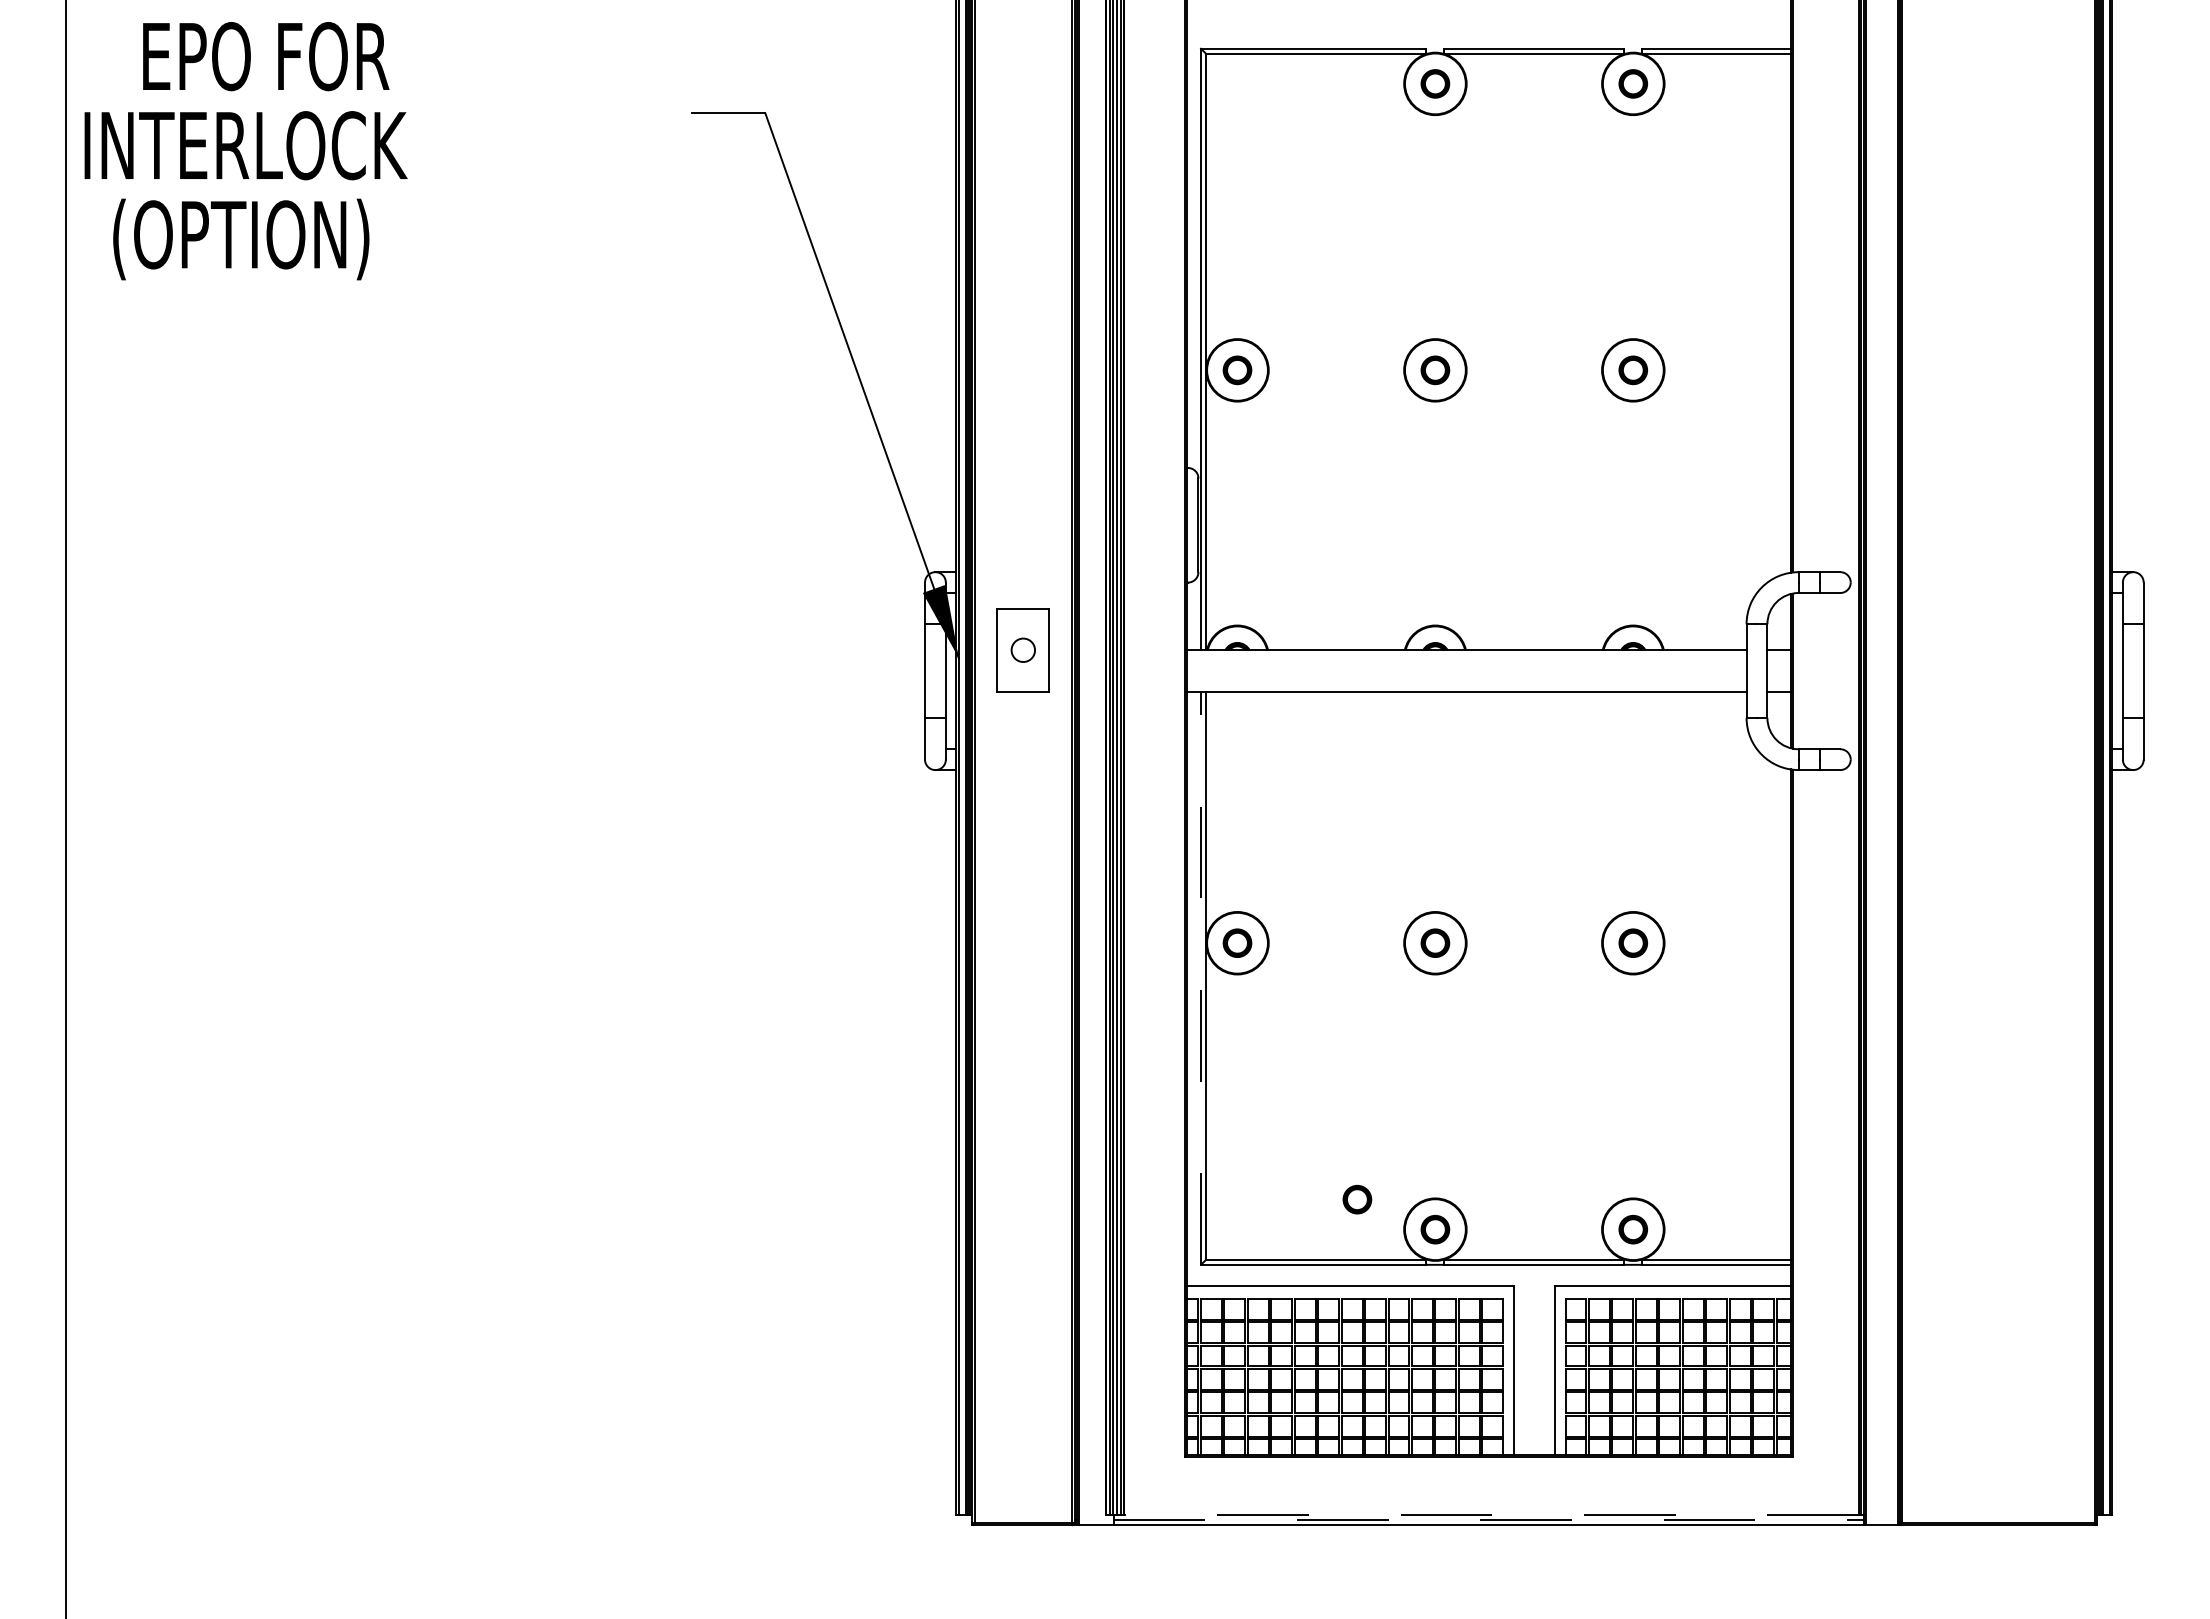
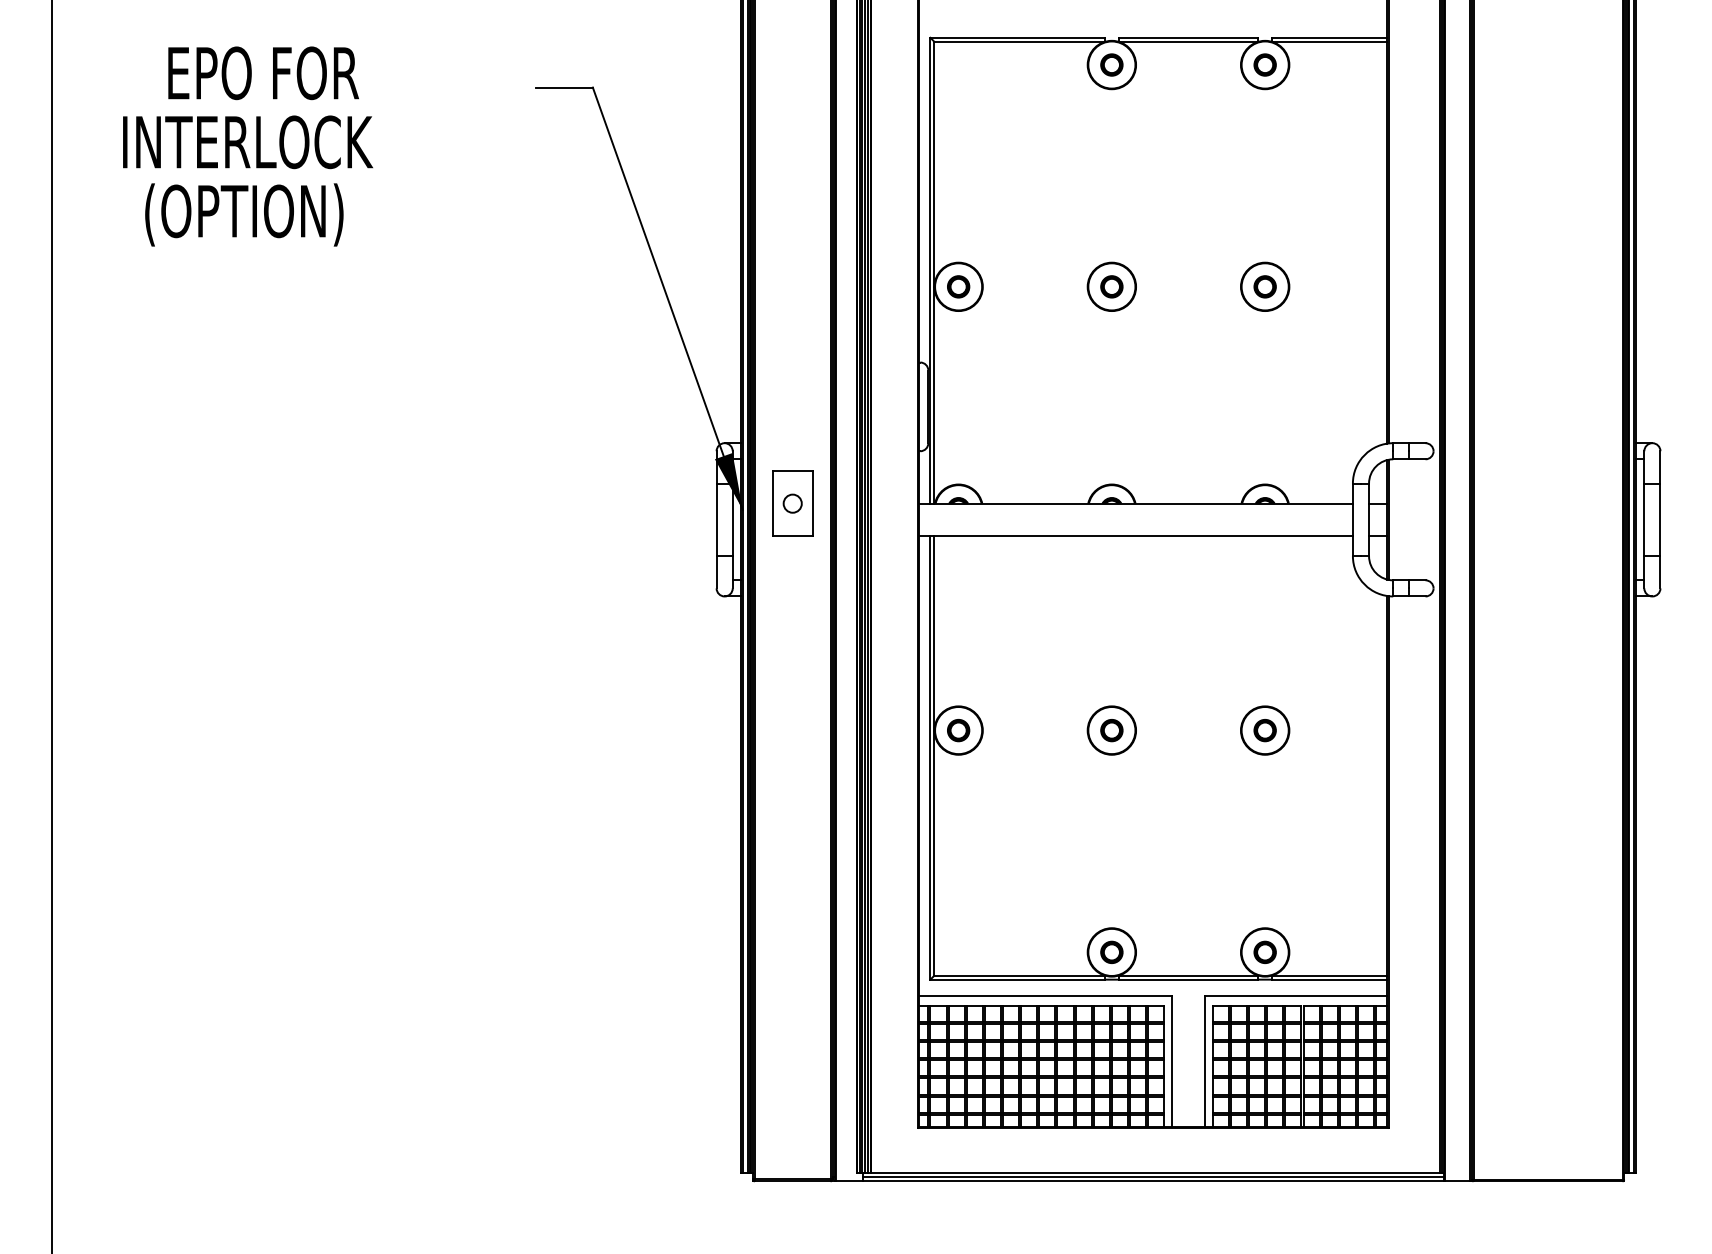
text: (245, 151) -> (247, 146), moved
line: (1201, 977) -> (930, 757), dashed -> solid
part: (1357, 1199) -> (1051, 929), removed
line: (1491, 1514) -> (1155, 1173), dashed -> solid
line: (1488, 1520) -> (1153, 1177), dashed -> solid

